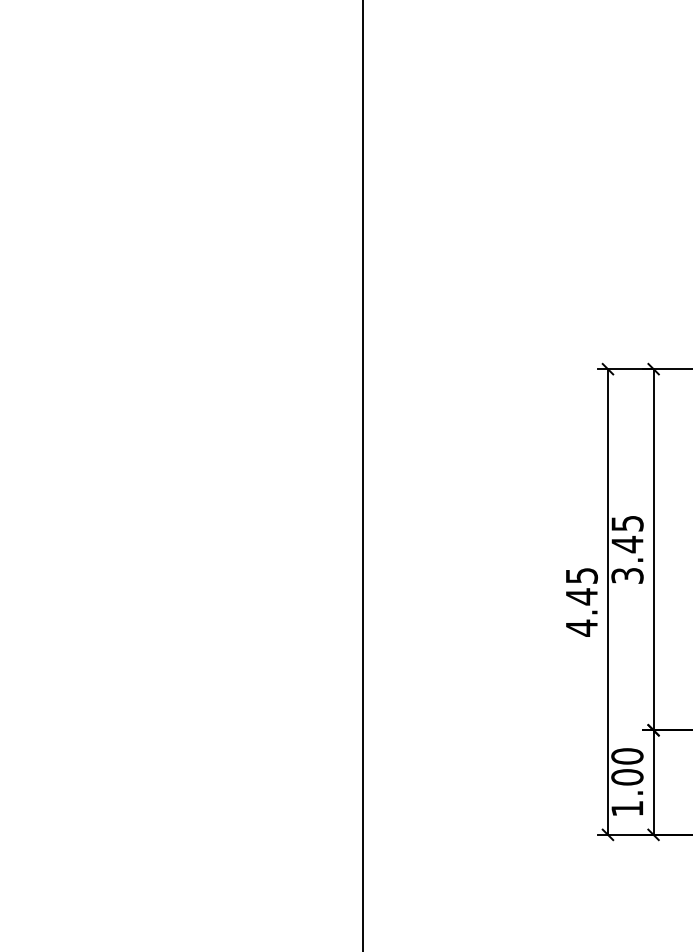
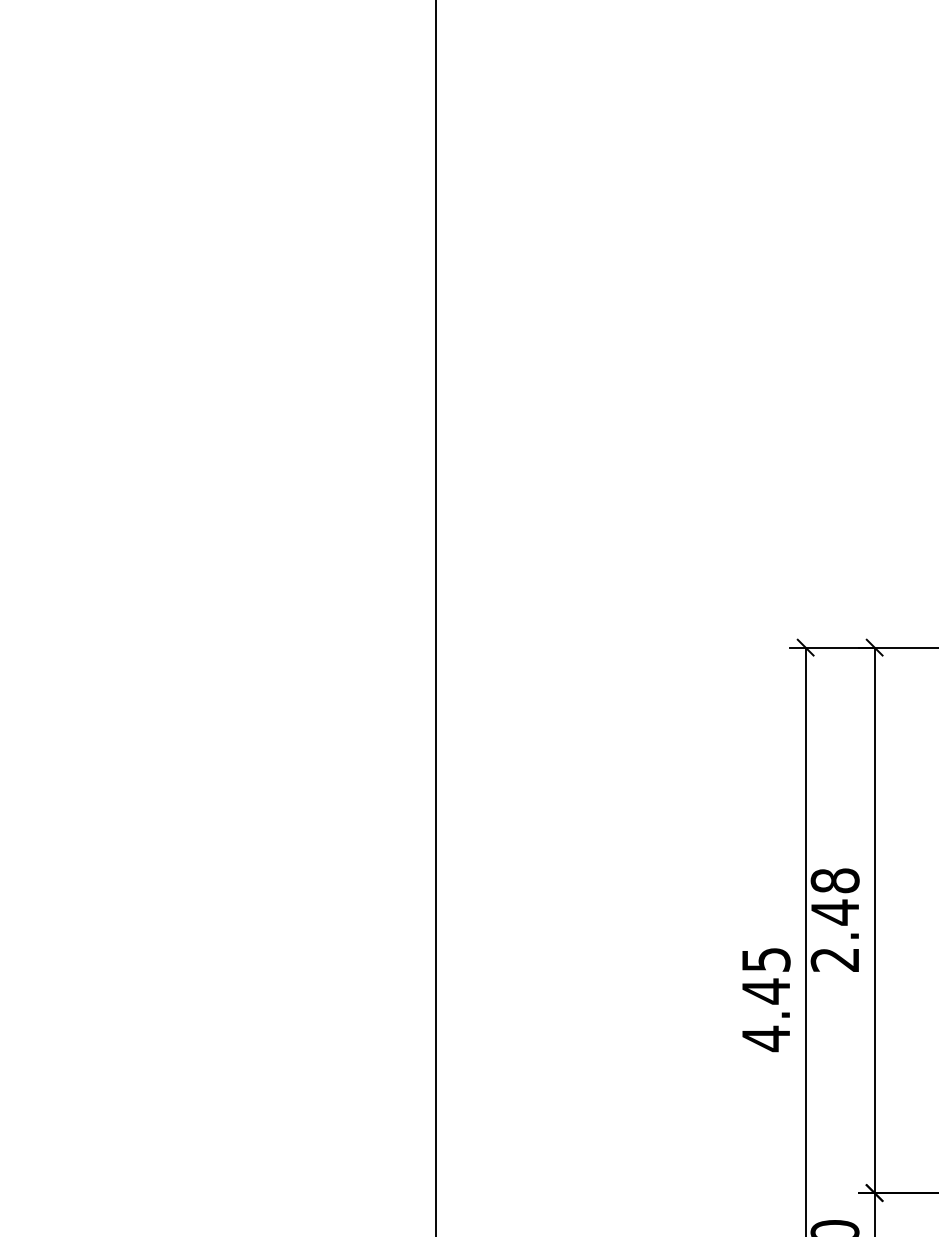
text: (627, 549) -> (835, 919), 3.45 -> 2.48

